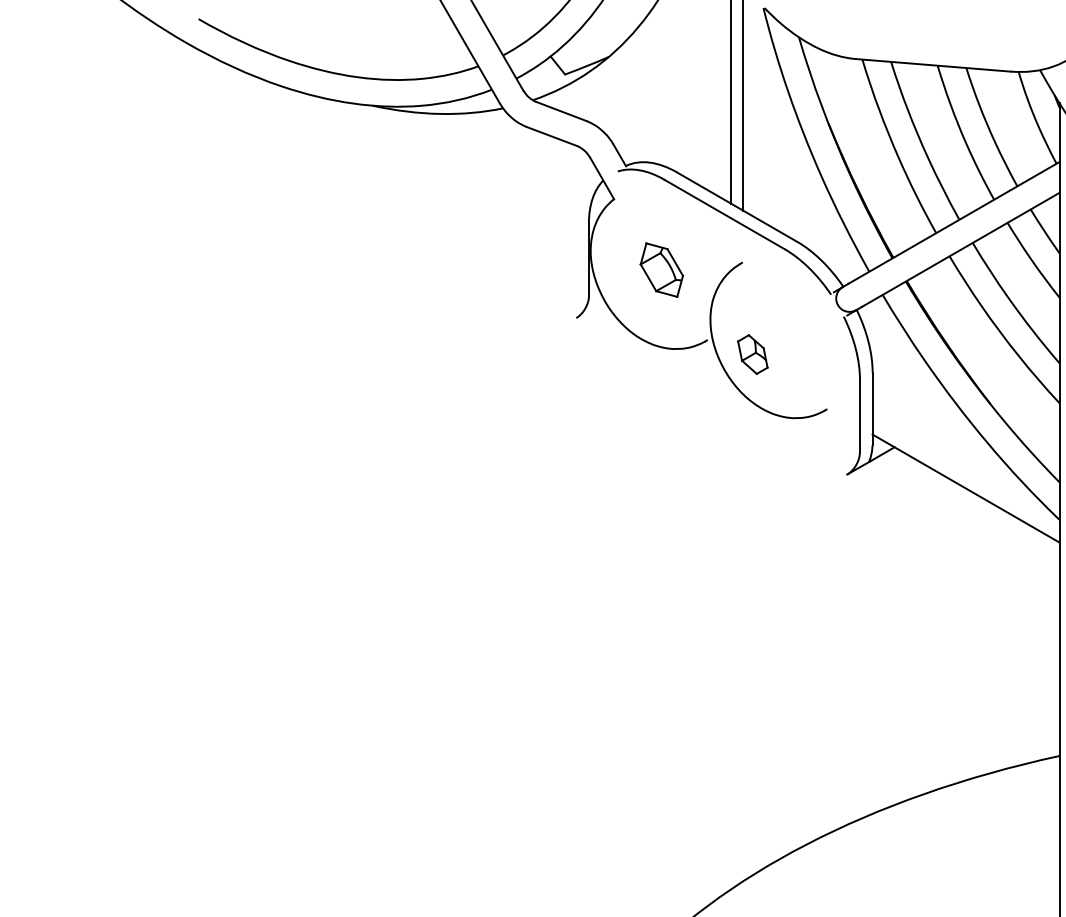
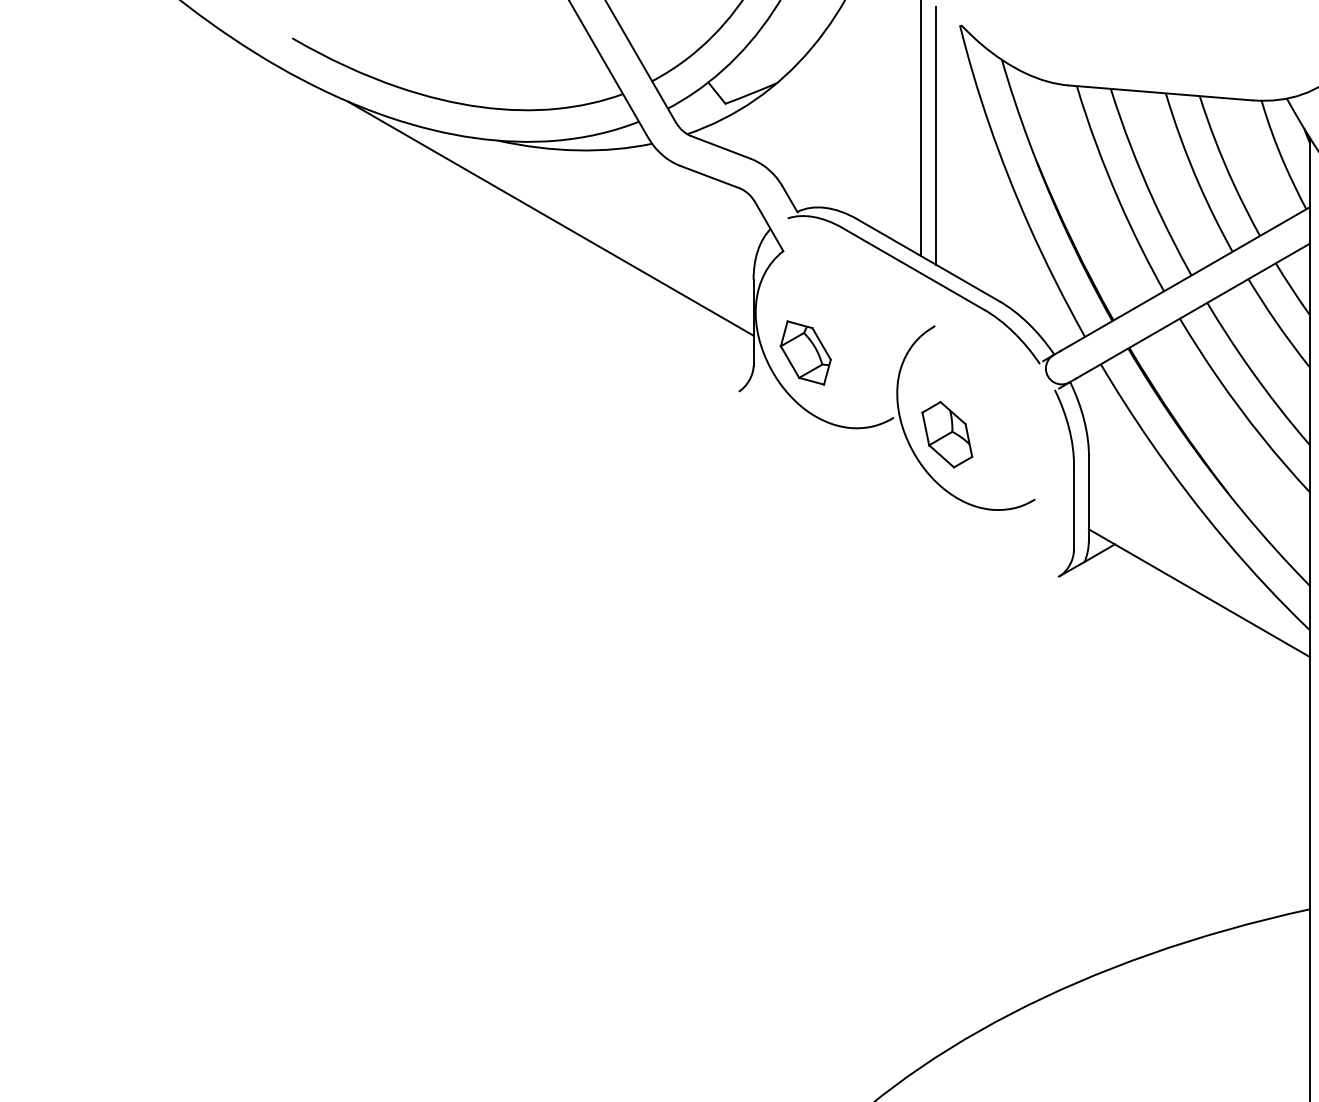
line: (417, 171) -> (550, 218), added
part: (661, 269) -> (805, 352), moved
part: (752, 354) -> (947, 434), size x1.43

